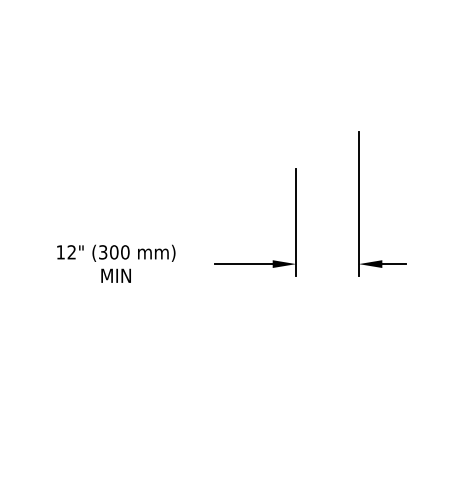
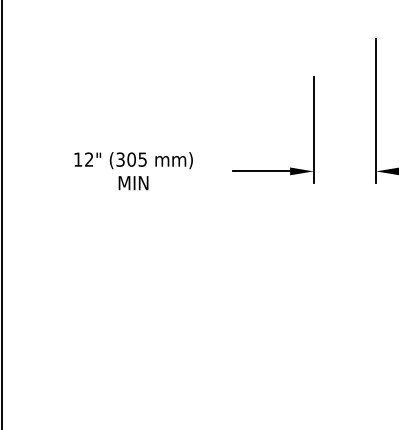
text: (125, 252) -> (142, 159), (300 -> (305

